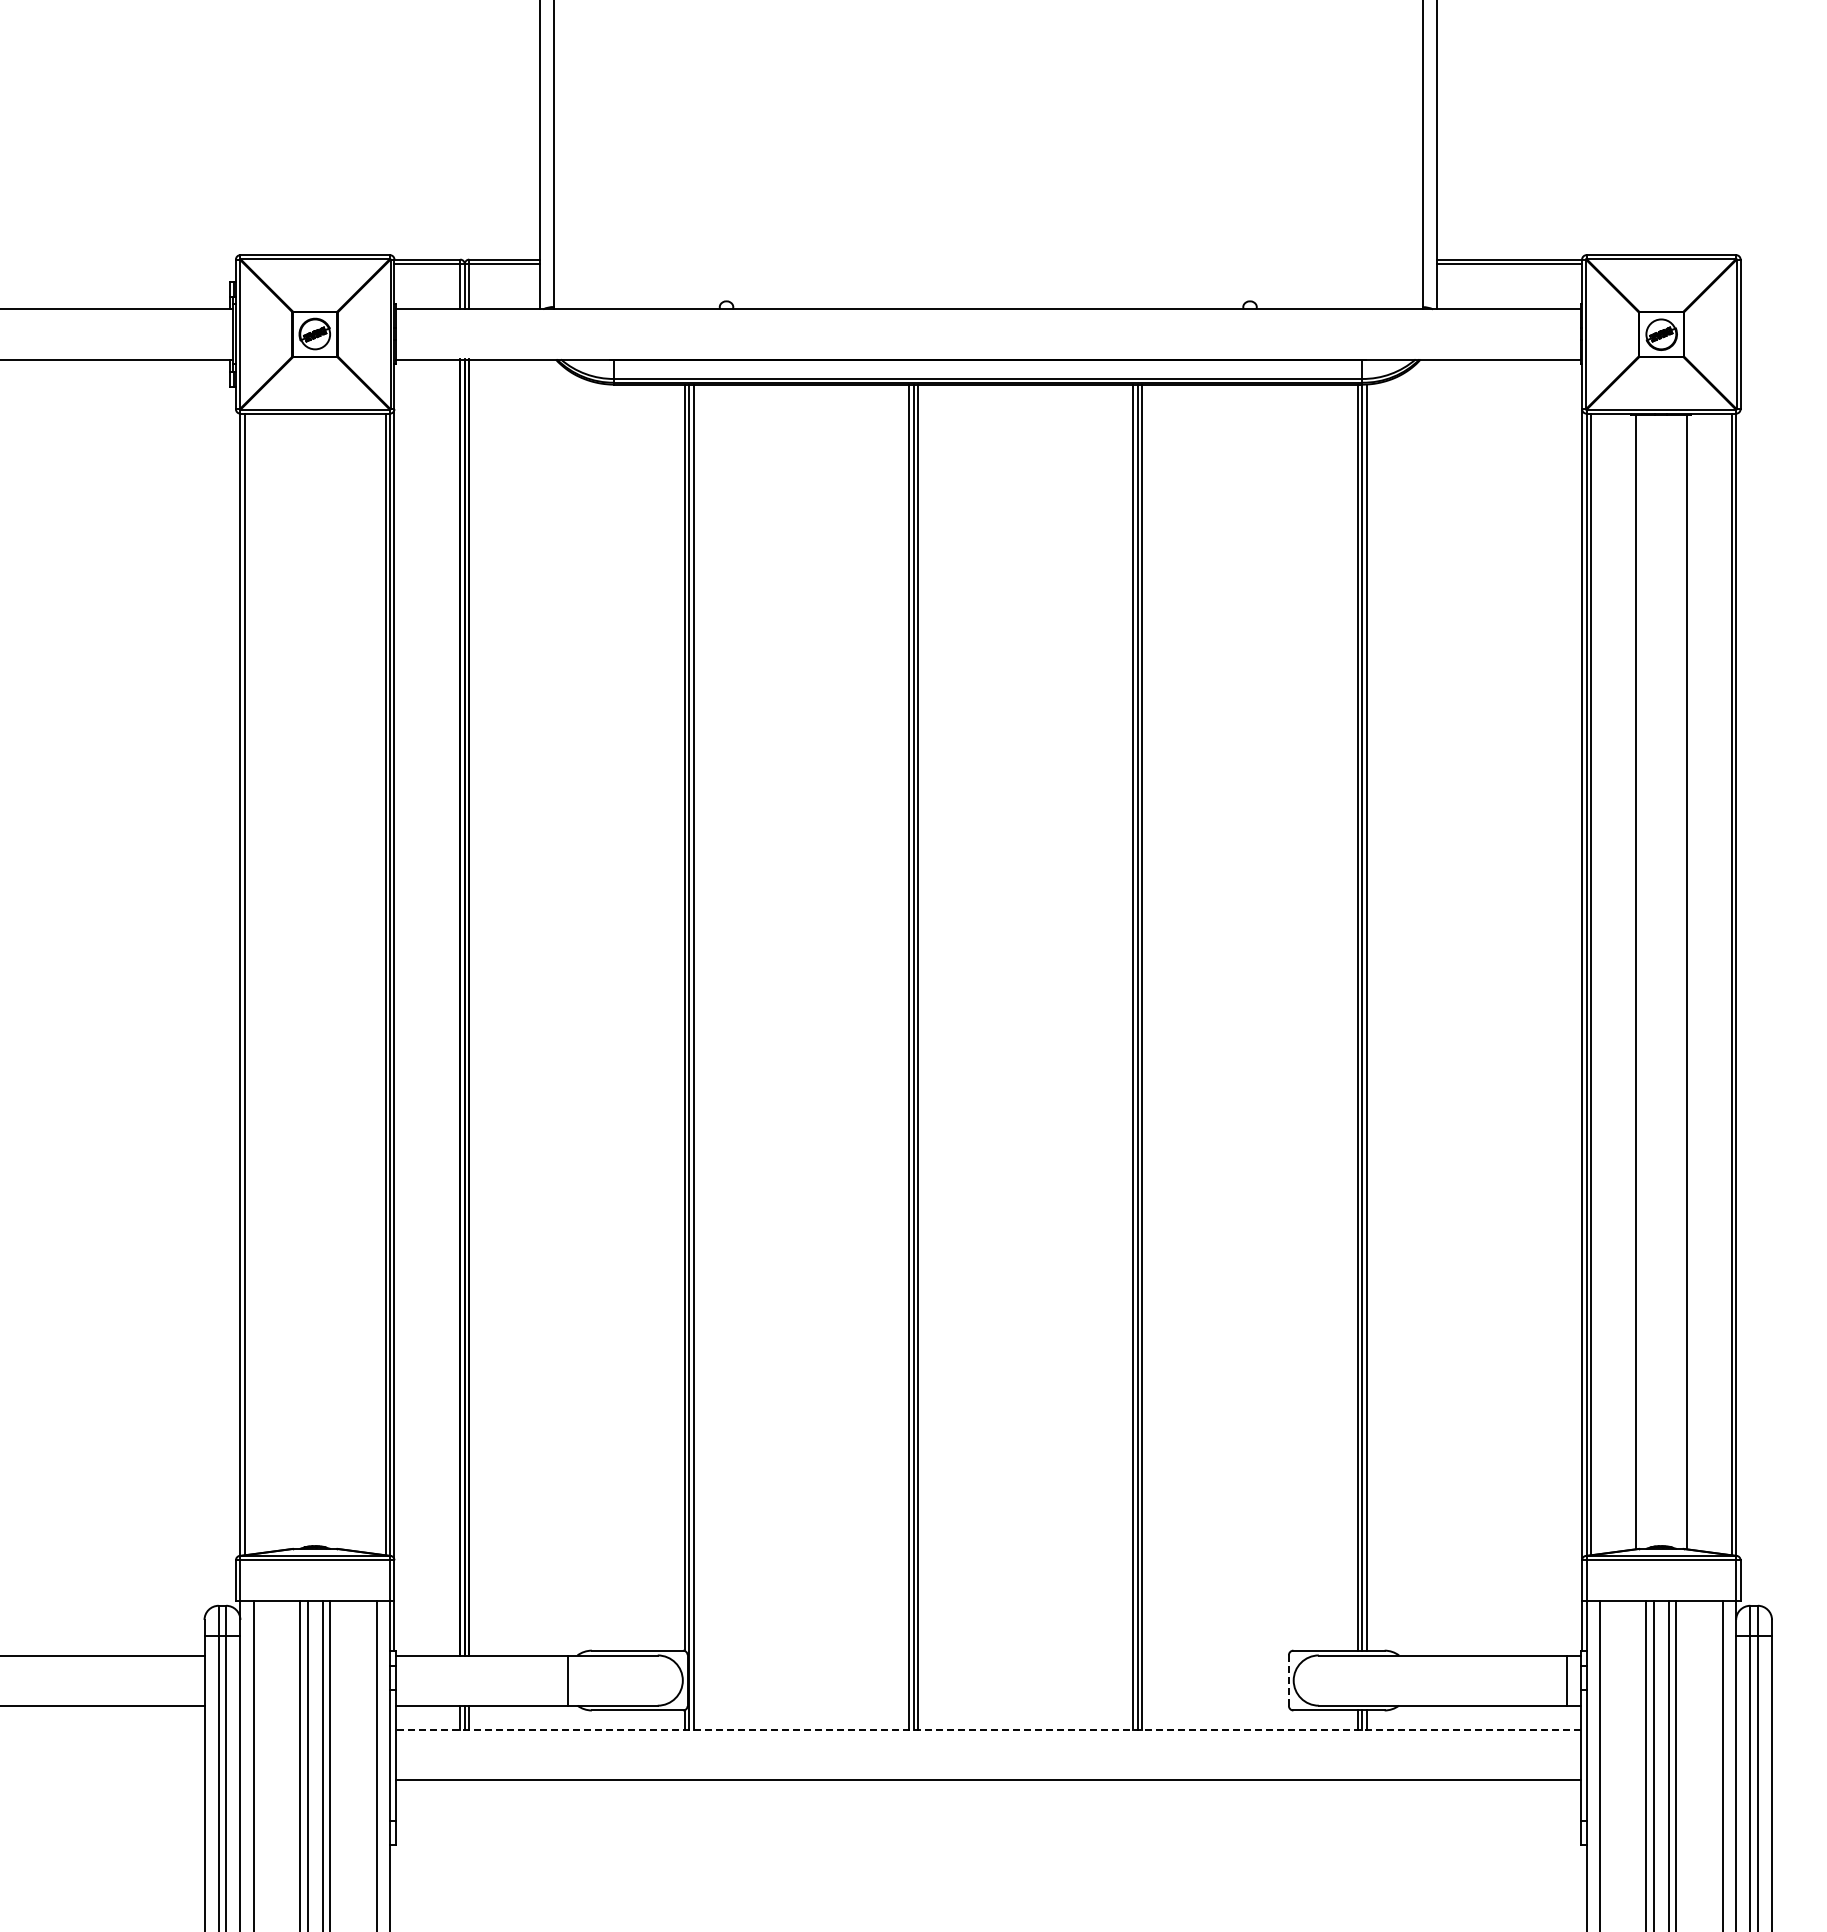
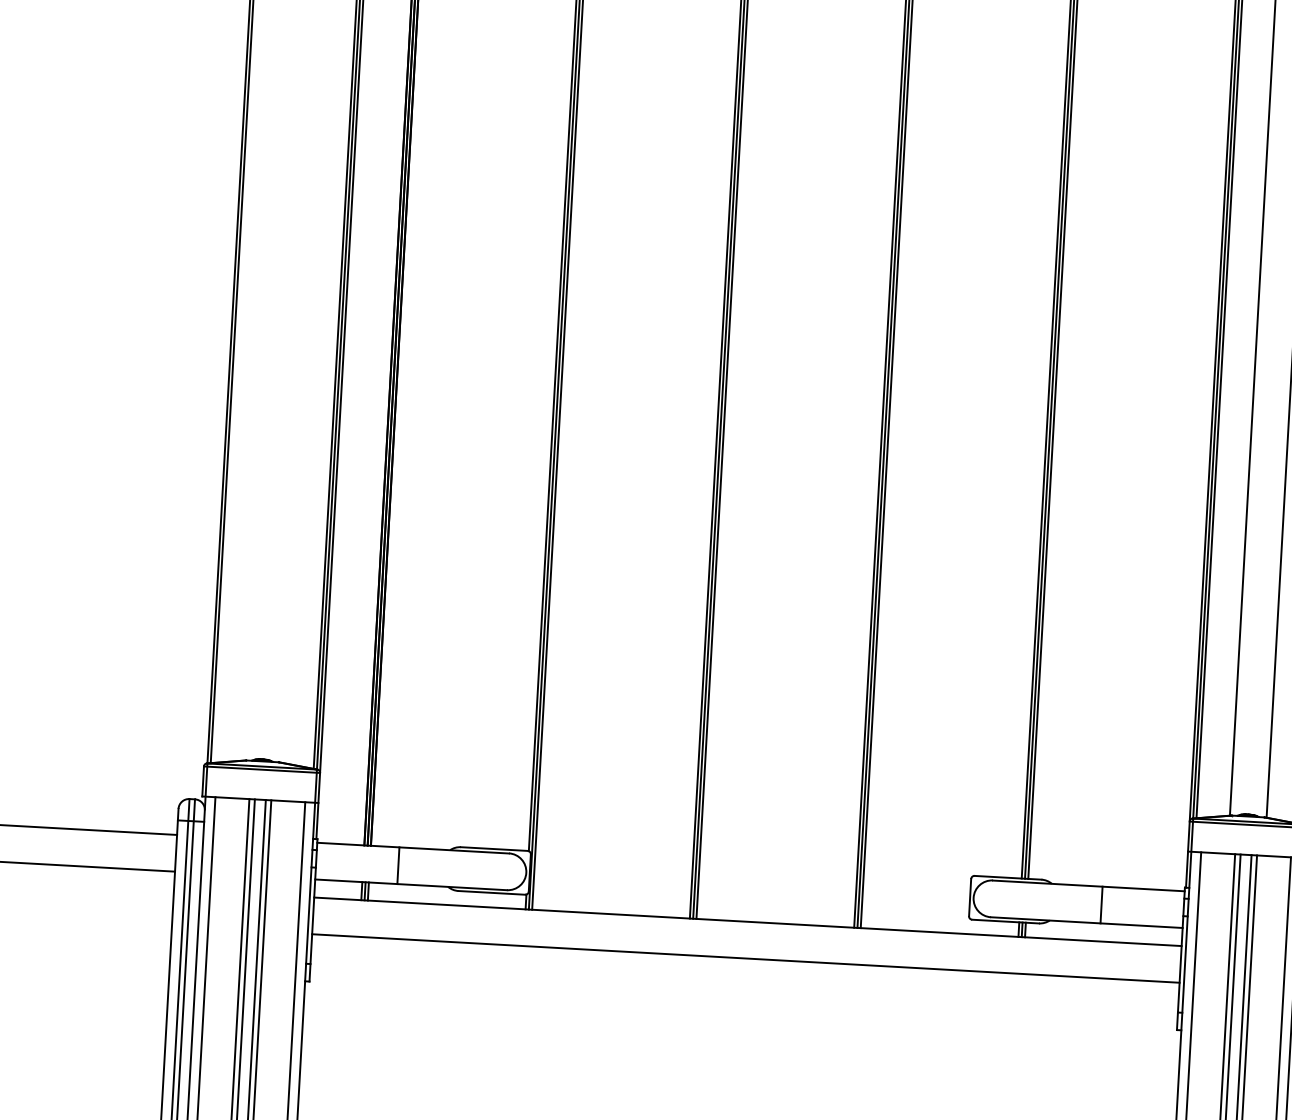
line: (568, 1680) -> (398, 865), moved
line: (1567, 1680) -> (1101, 904), moved
line: (1288, 1681) -> (969, 898), dashed -> solid
line: (987, 1730) -> (747, 921), dashed -> solid

